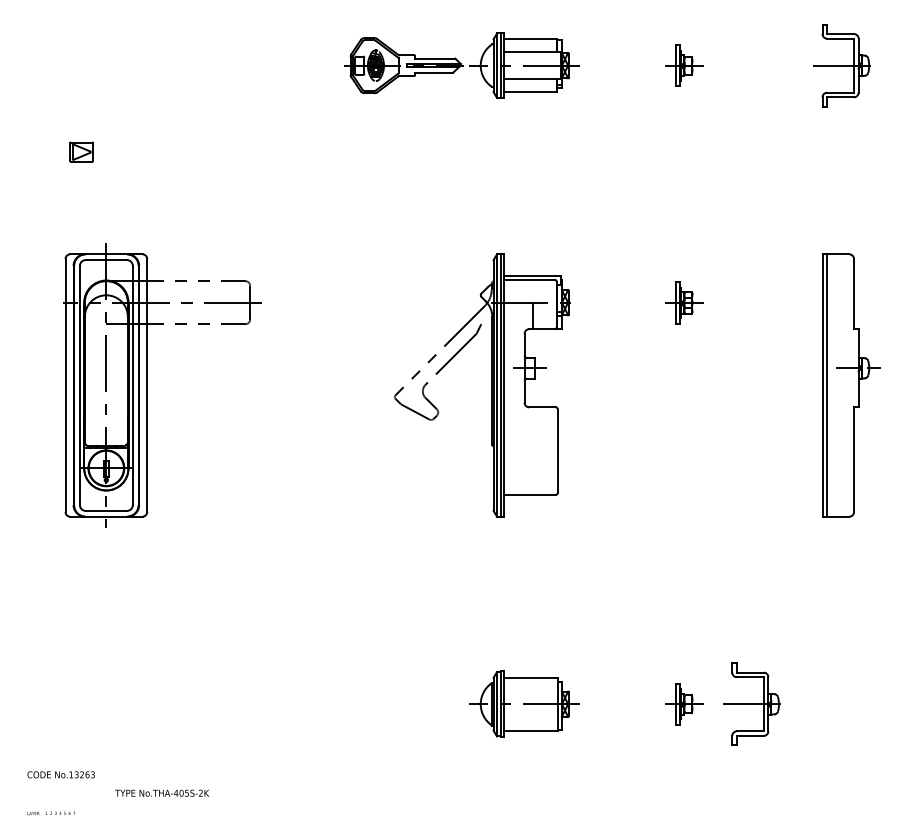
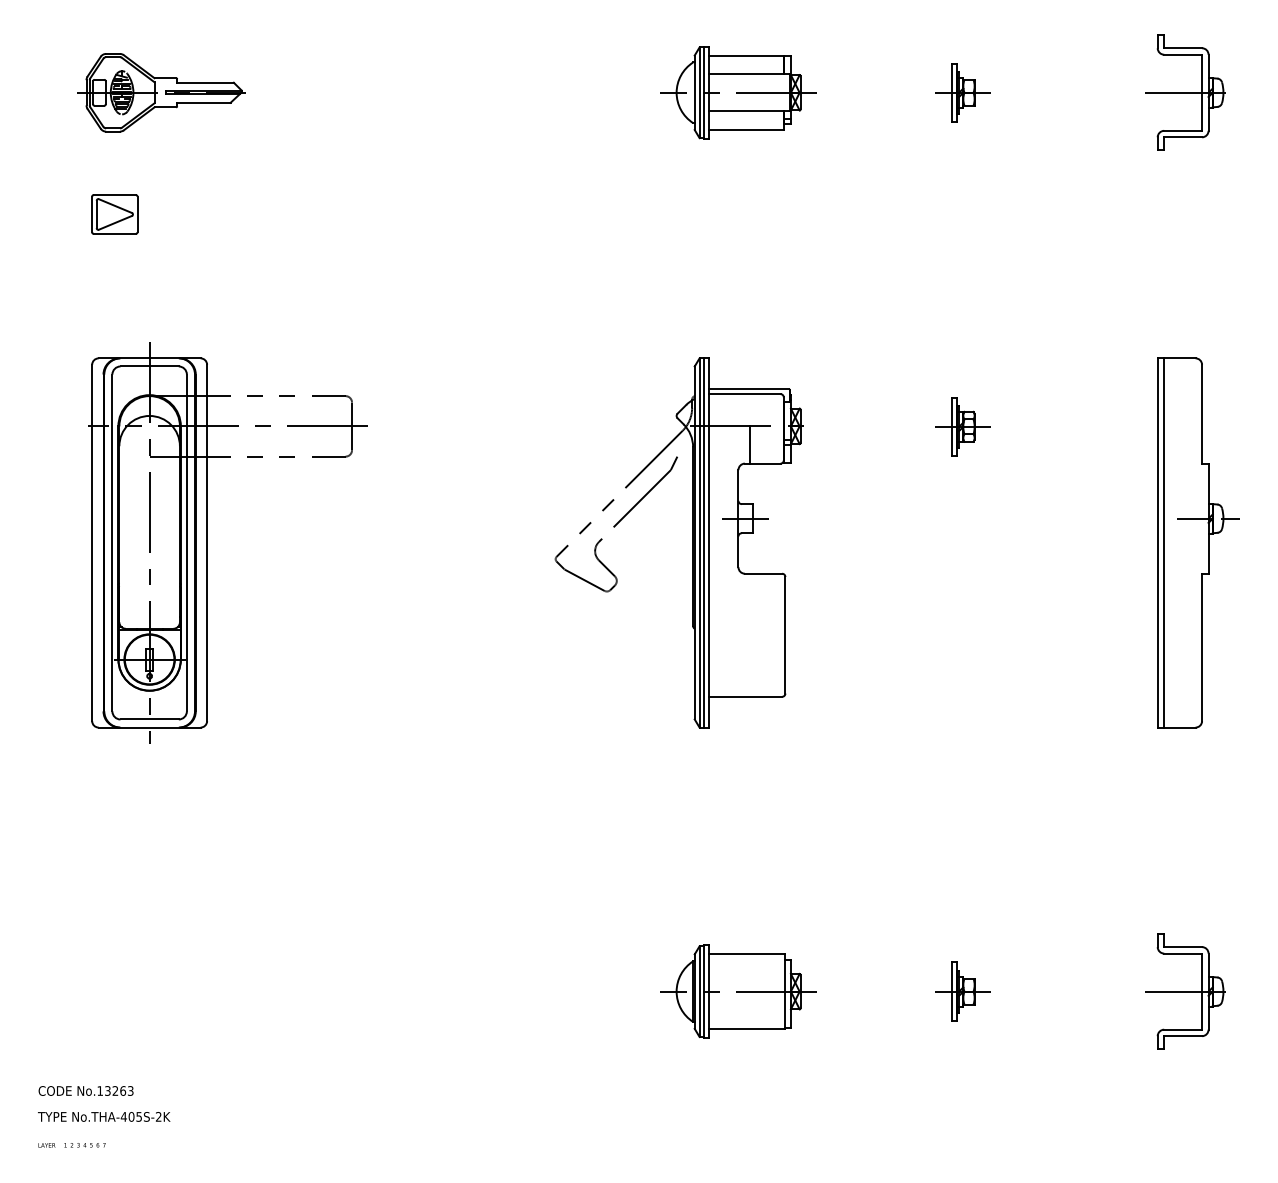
part: (403, 65) -> (161, 92), moved
part: (81, 152) -> (114, 214), size x1.43
part: (752, 704) -> (1185, 991), moved
text: (162, 792) -> (104, 1116), moved

